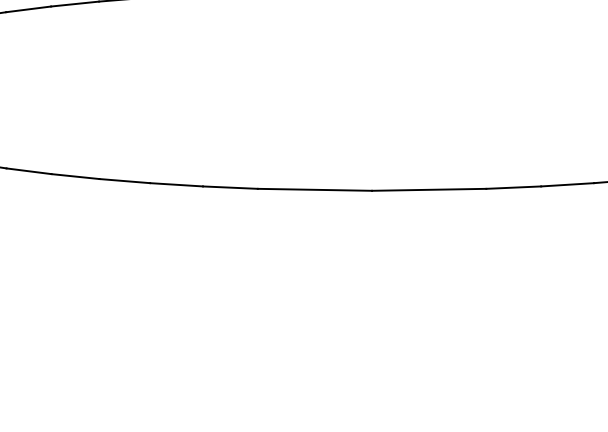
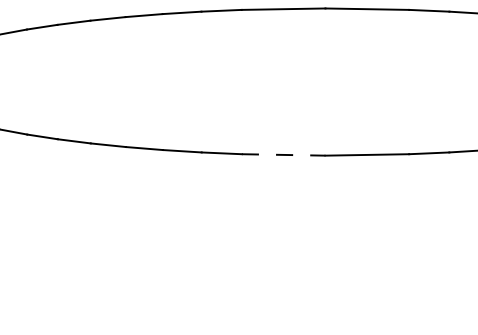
line: (314, 189) -> (283, 154), solid -> dashed

